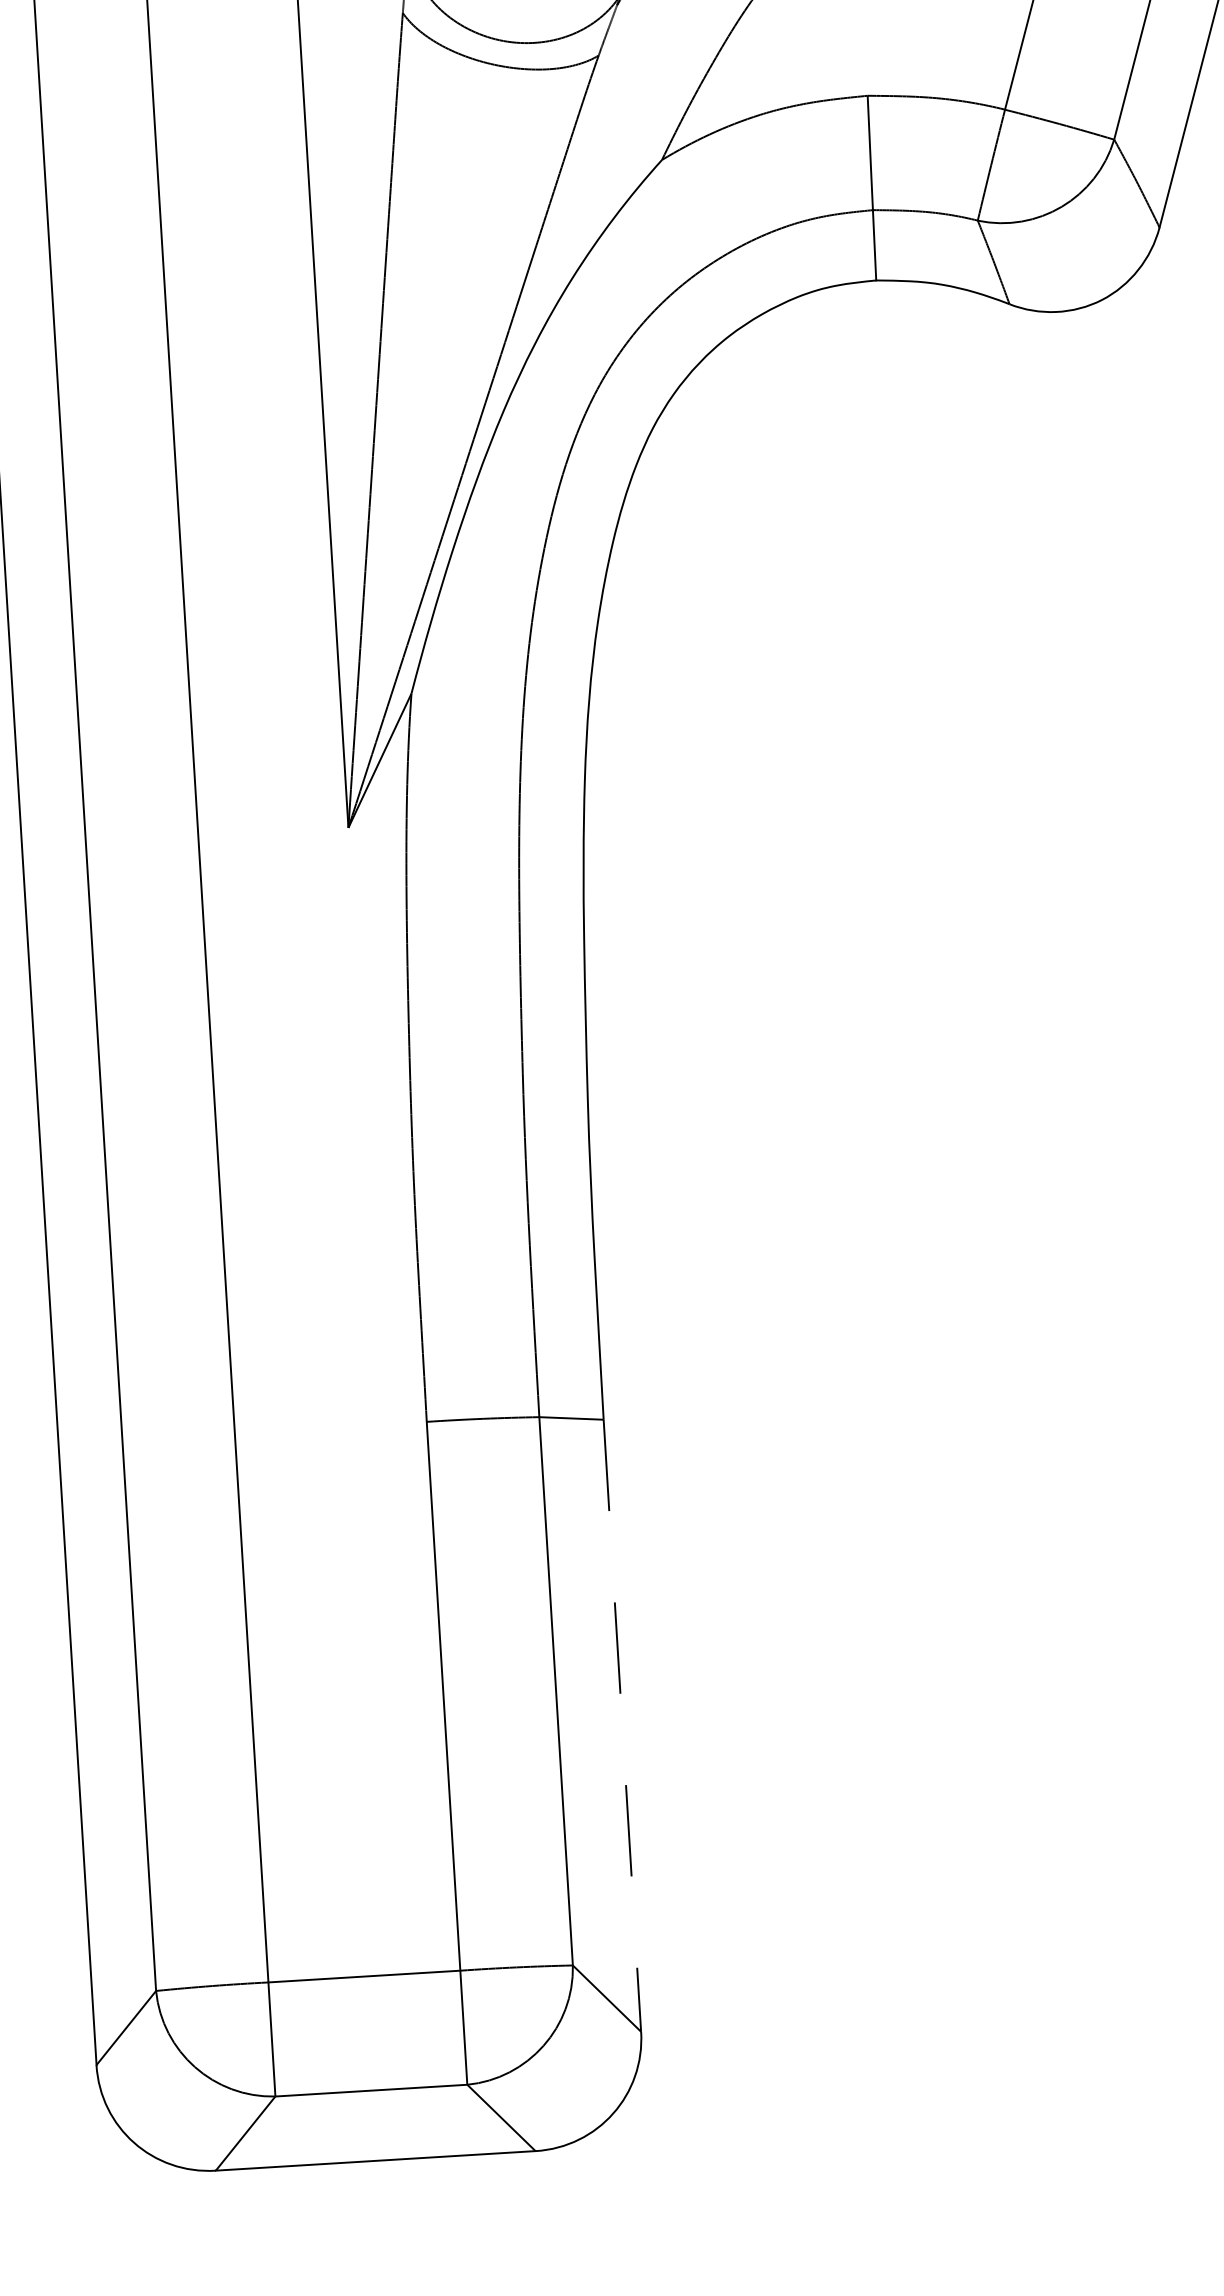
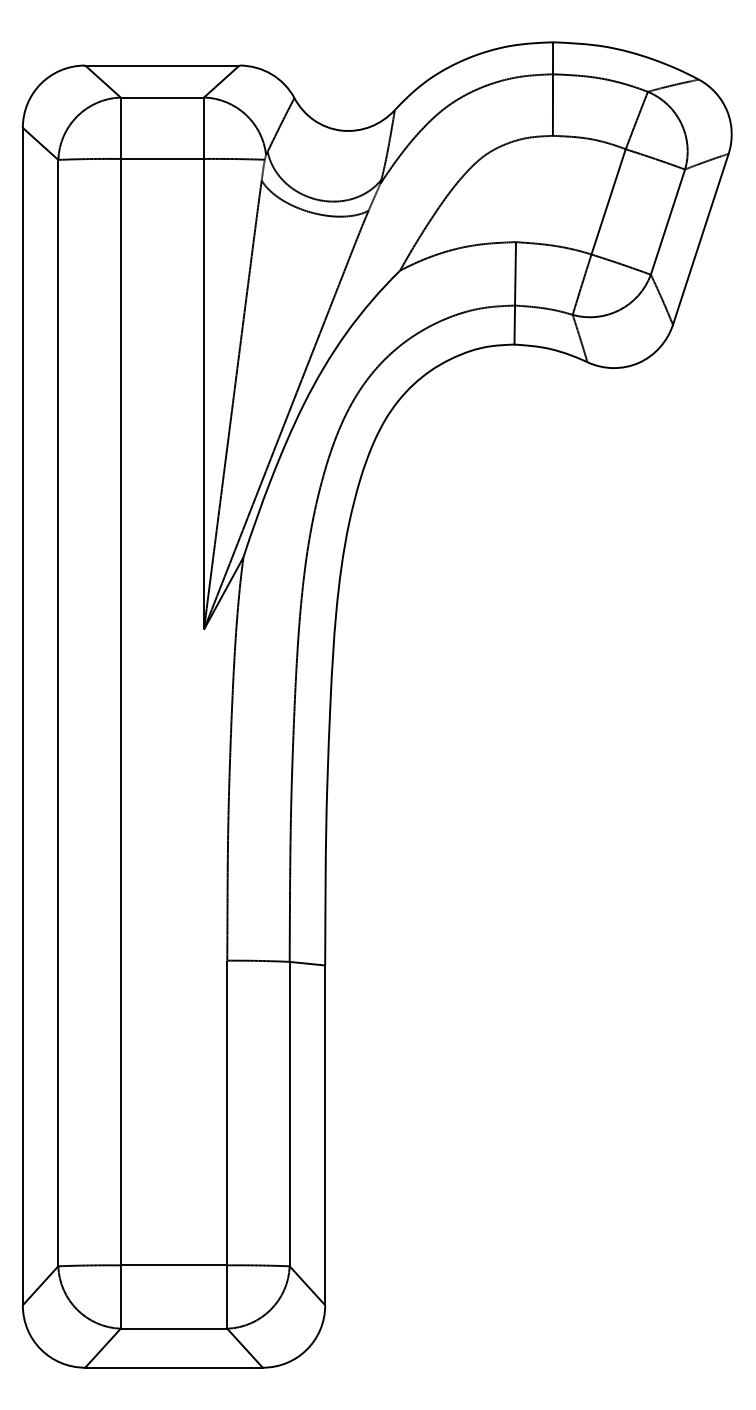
line: (622, 1725) -> (325, 1135), dashed -> solid

